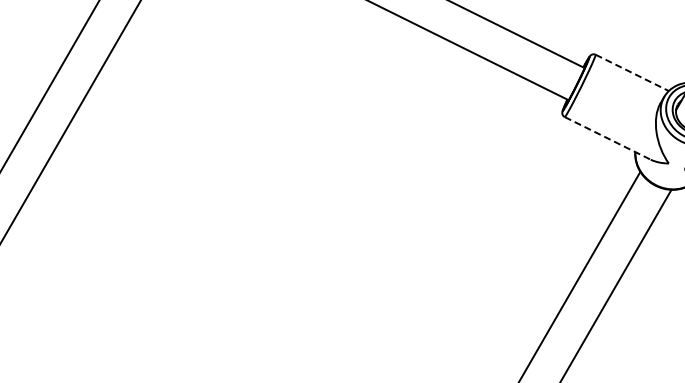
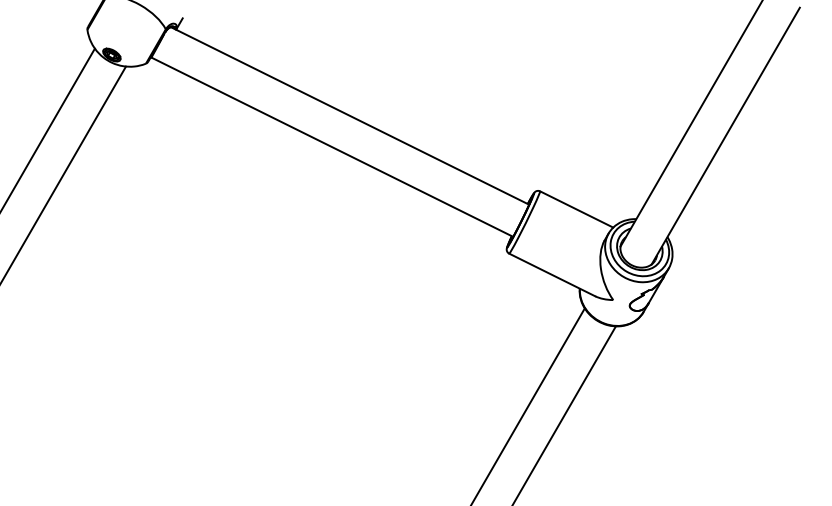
line: (632, 72) -> (576, 209), dashed -> solid
line: (608, 137) -> (552, 274), dashed -> solid

